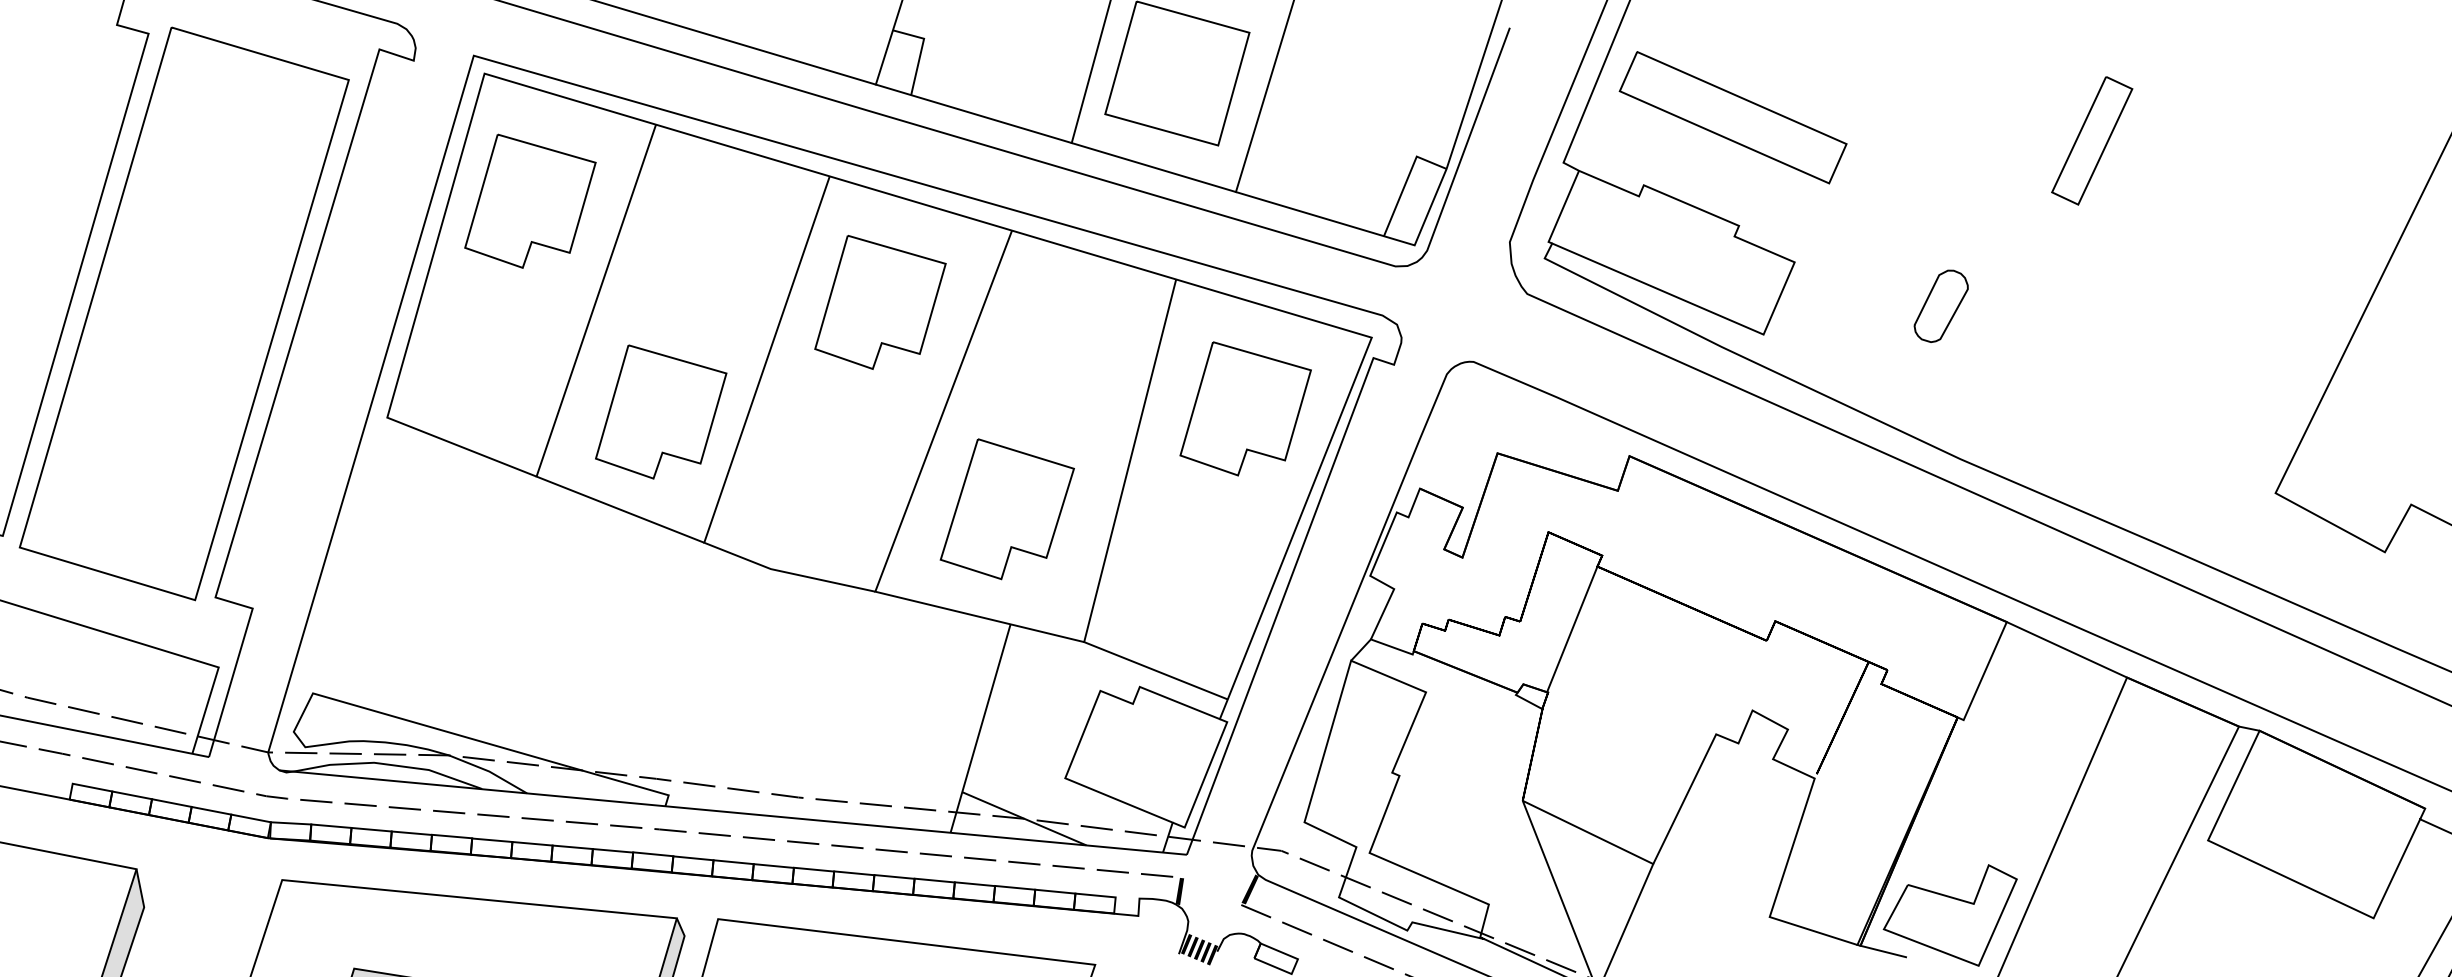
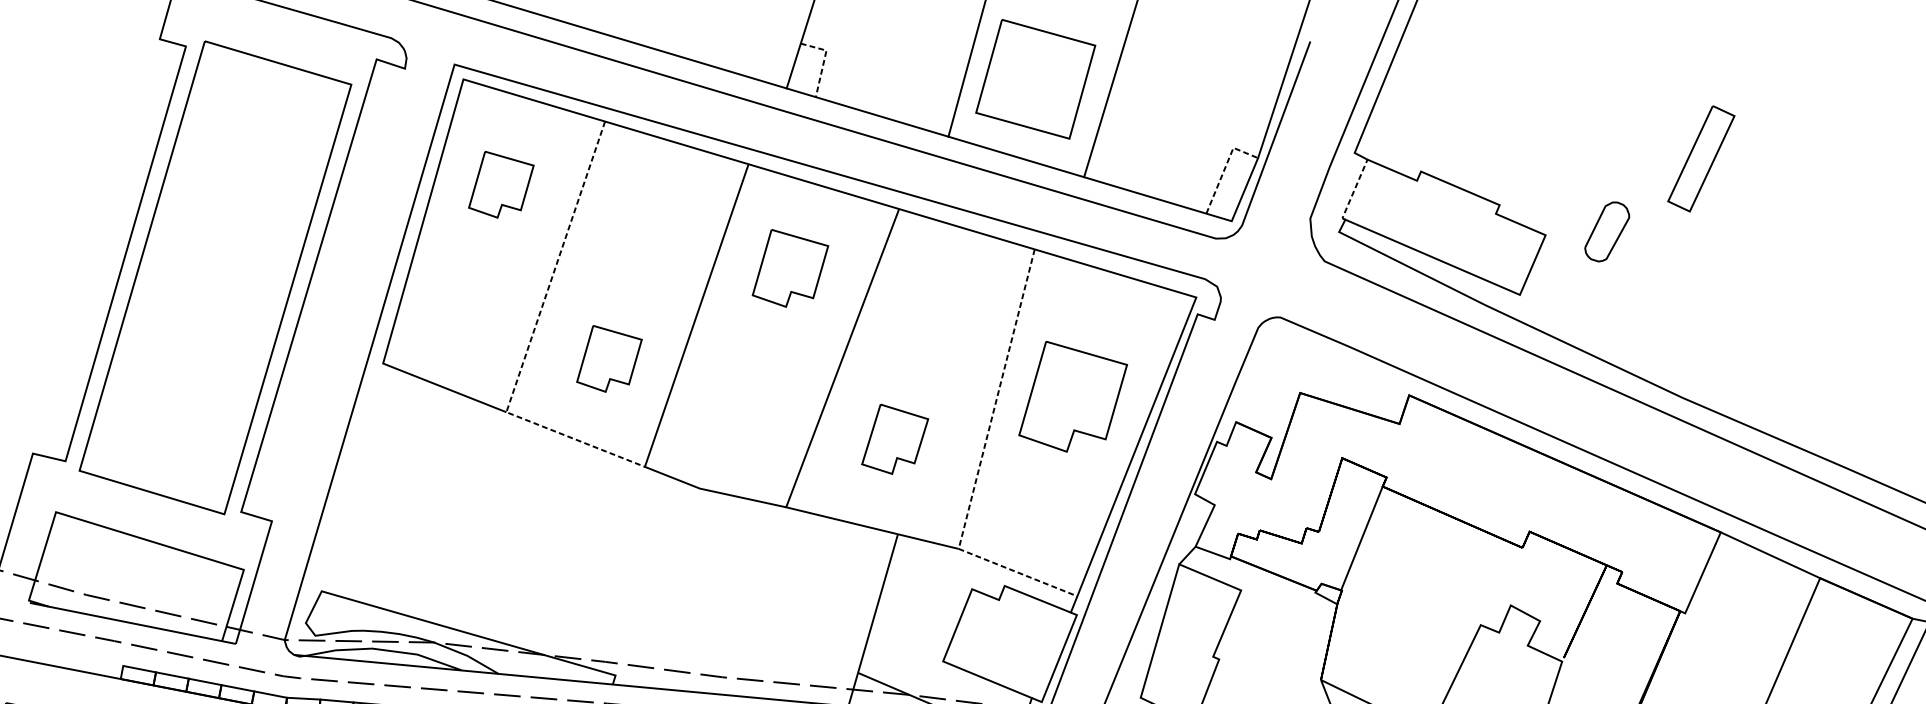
line: (921, 50) -> (824, 60), solid -> dashed
line: (1723, 135) -> (1486, 130), removed
line: (2104, 145) -> (1711, 162), moved
line: (1406, 180) -> (1224, 167), solid -> dashed
part: (530, 200) -> (501, 184), size x0.6
line: (1563, 208) -> (1354, 190), solid -> dashed
part: (880, 302) -> (790, 268), size x0.7
part: (1940, 305) -> (1606, 231), moved
line: (567, 386) -> (531, 337), solid -> dashed
part: (1245, 408) -> (1073, 396), moved
part: (661, 411) -> (609, 358), size x0.6
part: (1006, 509) -> (894, 439), size x0.6
line: (1110, 536) -> (980, 461), solid -> dashed

